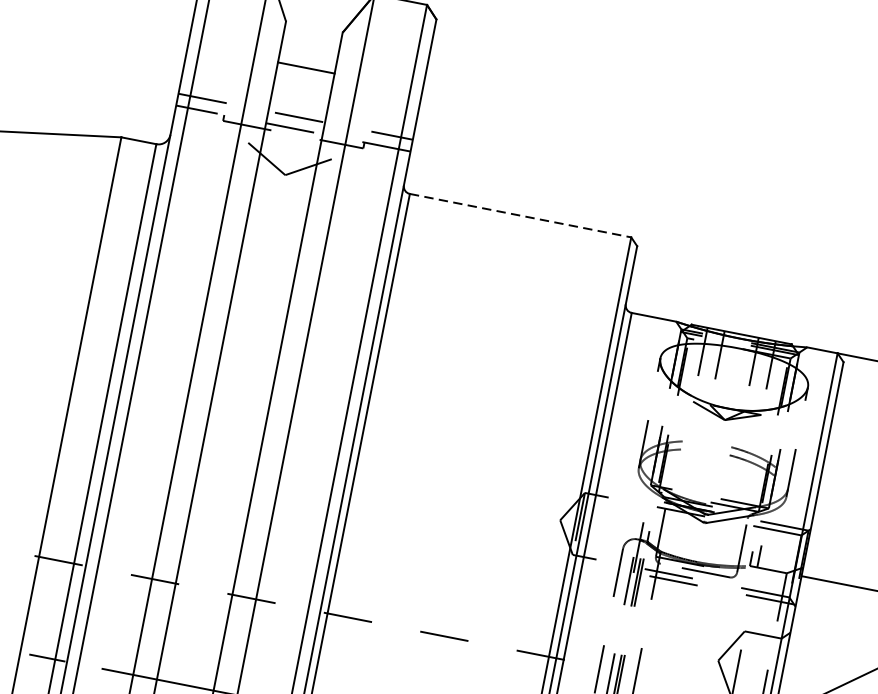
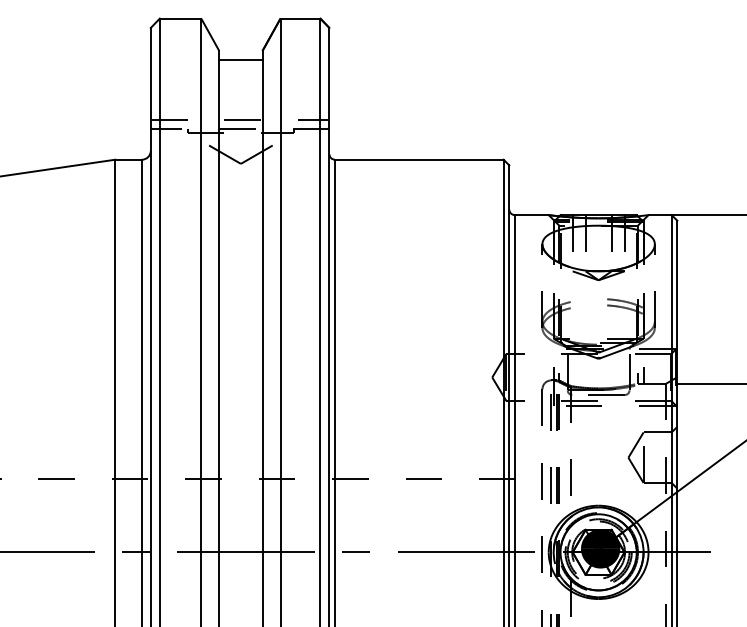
line: (305, 68) -> (240, 60), moved
line: (520, 215) -> (419, 159), dashed -> solid

